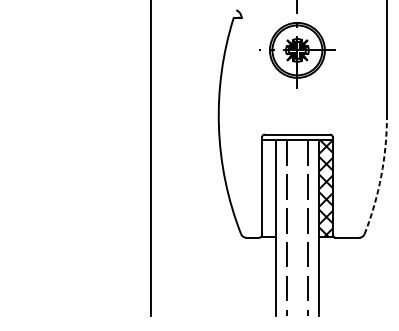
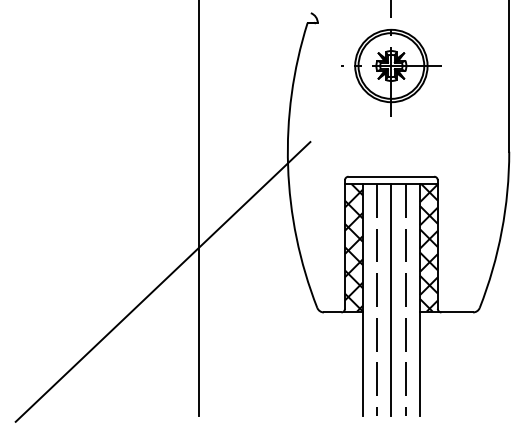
arc: (381, 176) -> (501, 231), dashed -> solid
hatch: (268, 188) -> (353, 247), added
line: (123, 214) -> (162, 281), added
line: (297, 227) -> (391, 299), added

